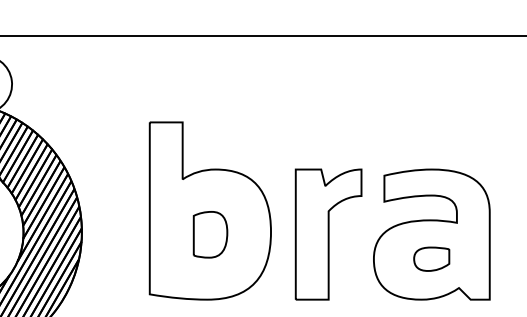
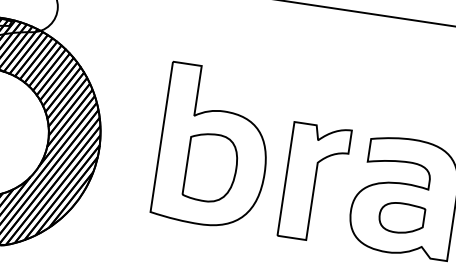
part: (210, 234) -> (211, 167), size x1.67
part: (431, 258) -> (401, 217), size x1.43

